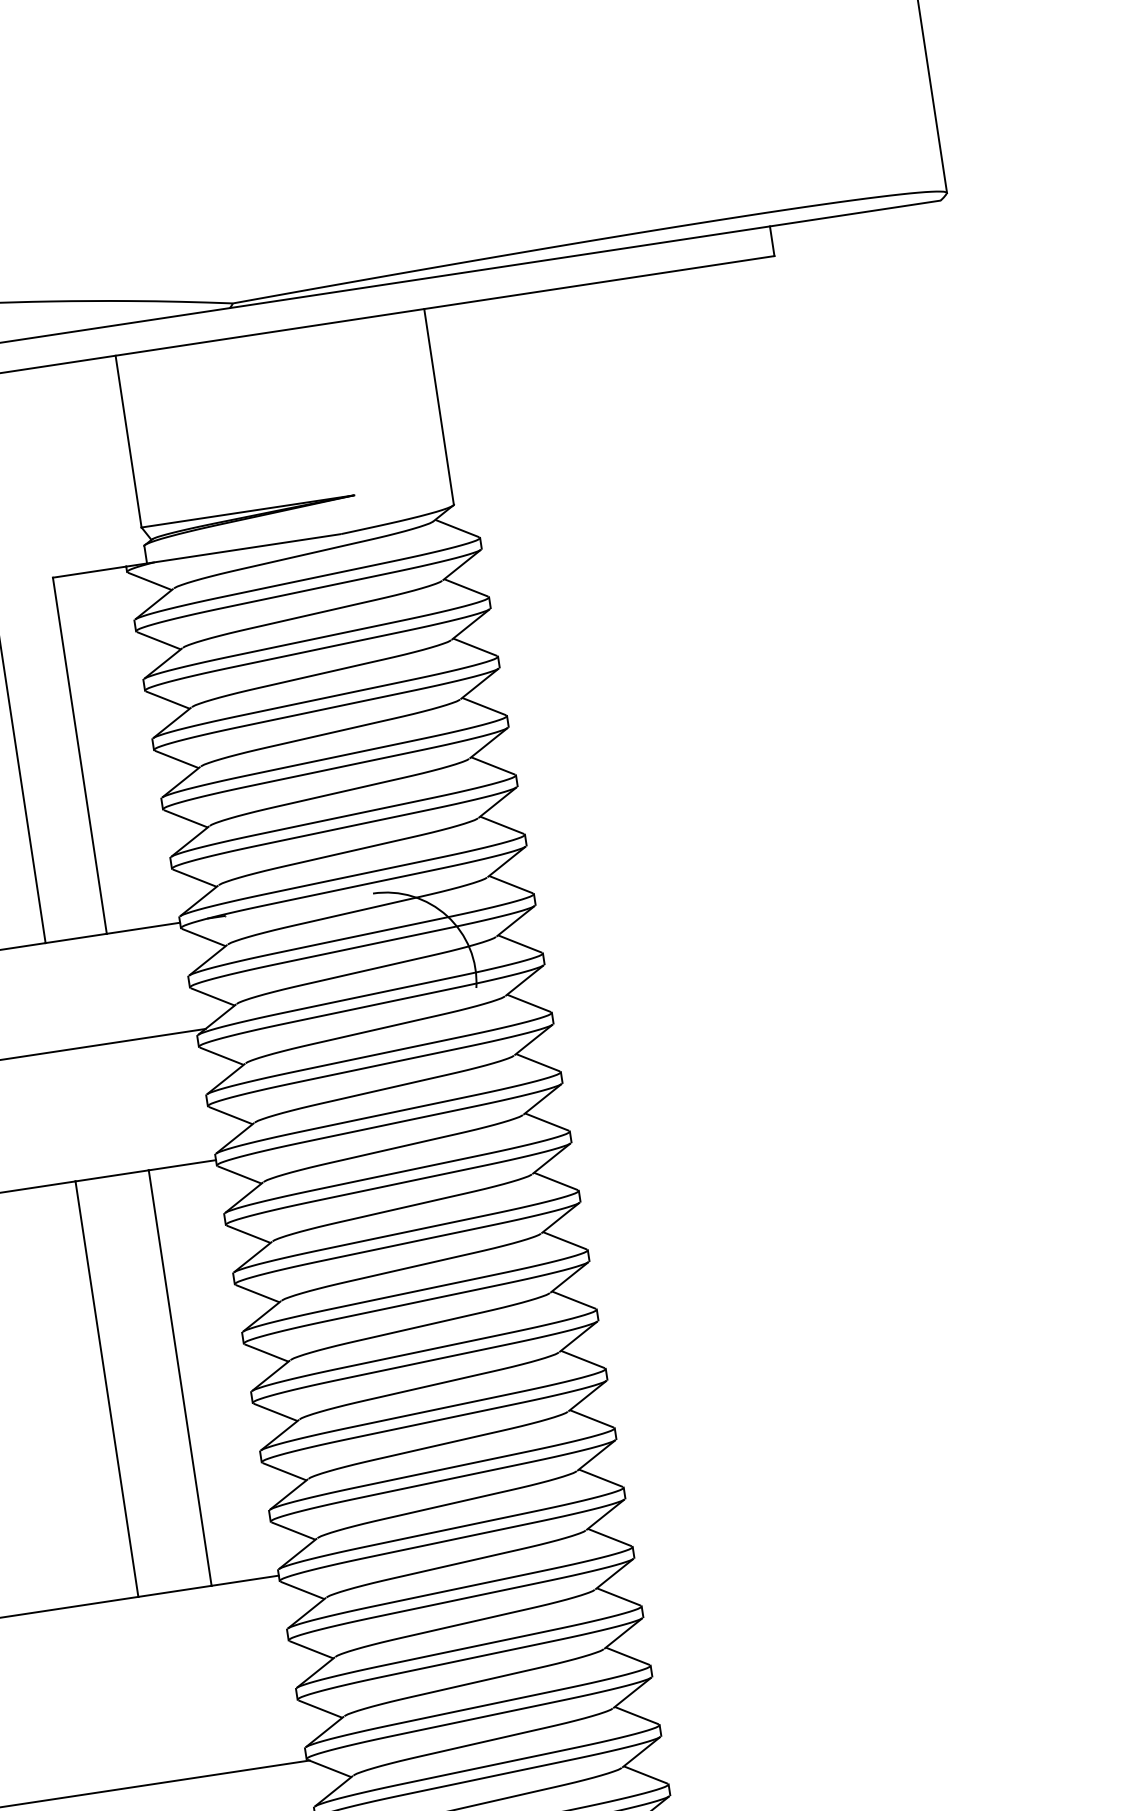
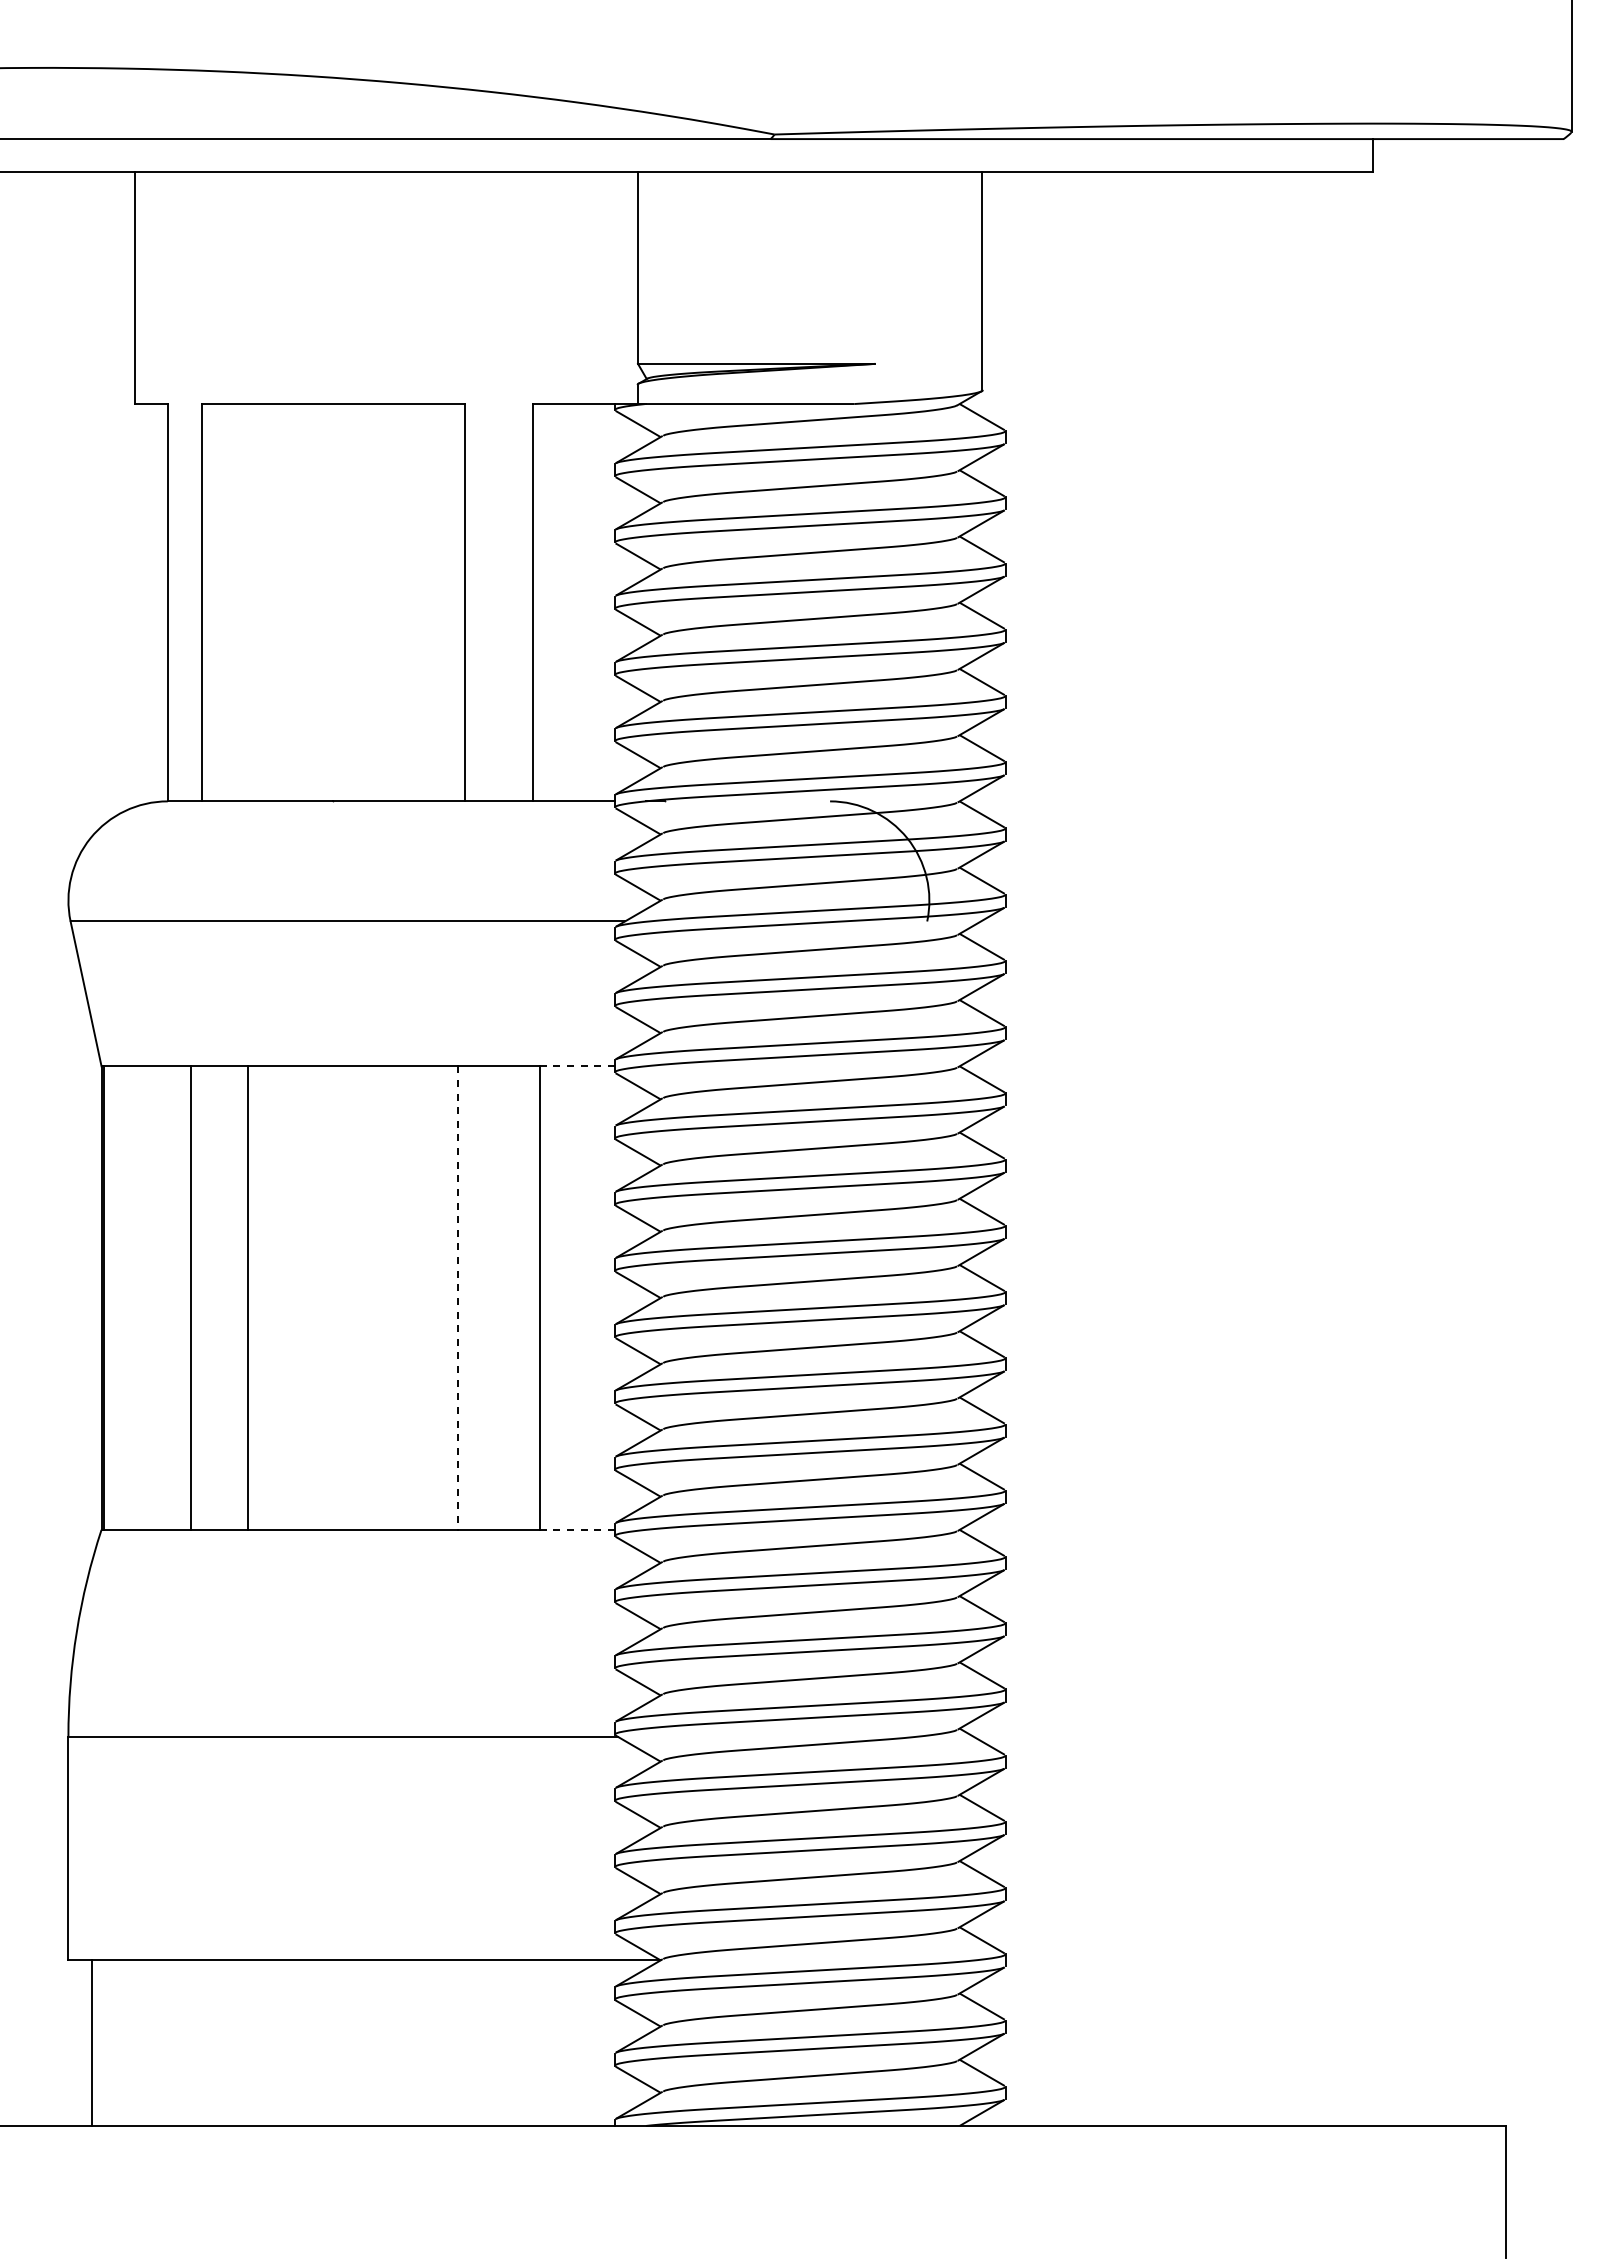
line: (182, 1165) -> (577, 1066), solid -> dashed
line: (107, 1389) -> (458, 1298), solid -> dashed
line: (245, 1580) -> (577, 1529), solid -> dashed

